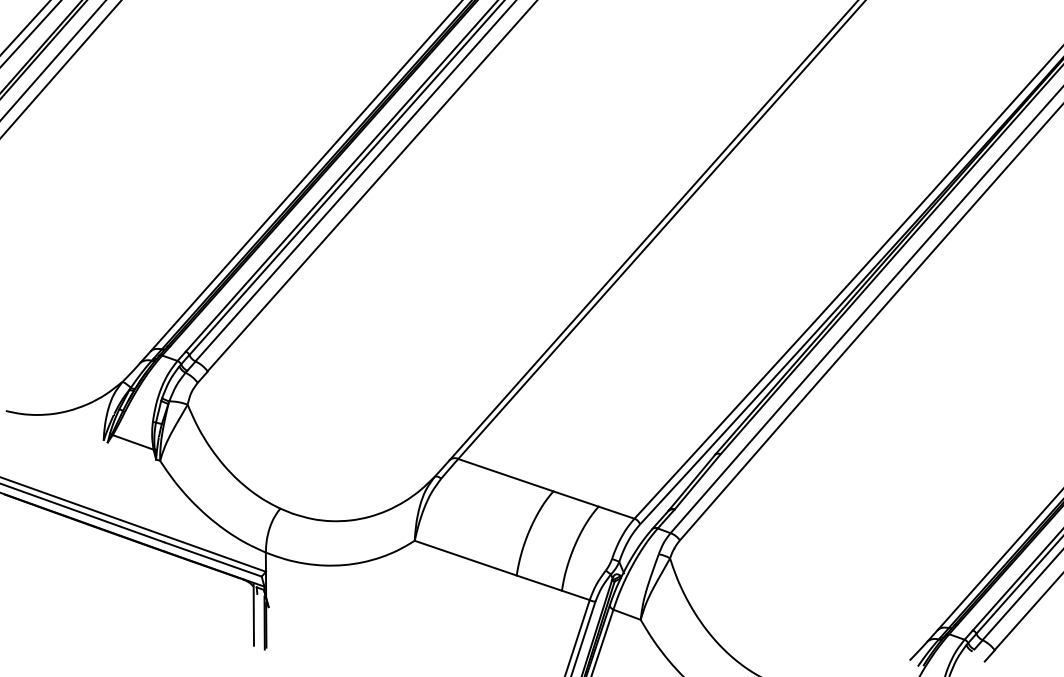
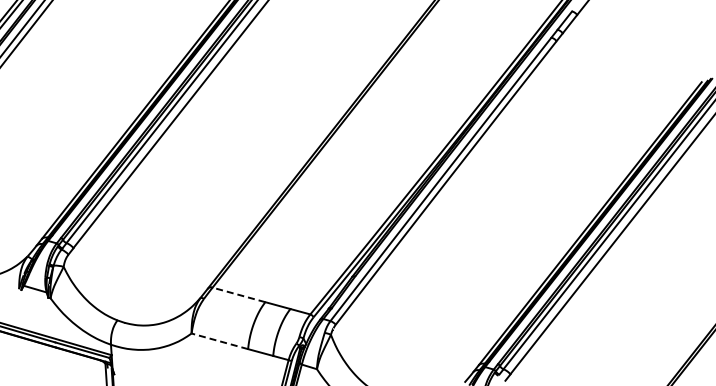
line: (505, 474) -> (238, 294), solid -> dashed
line: (465, 558) -> (219, 341), solid -> dashed

